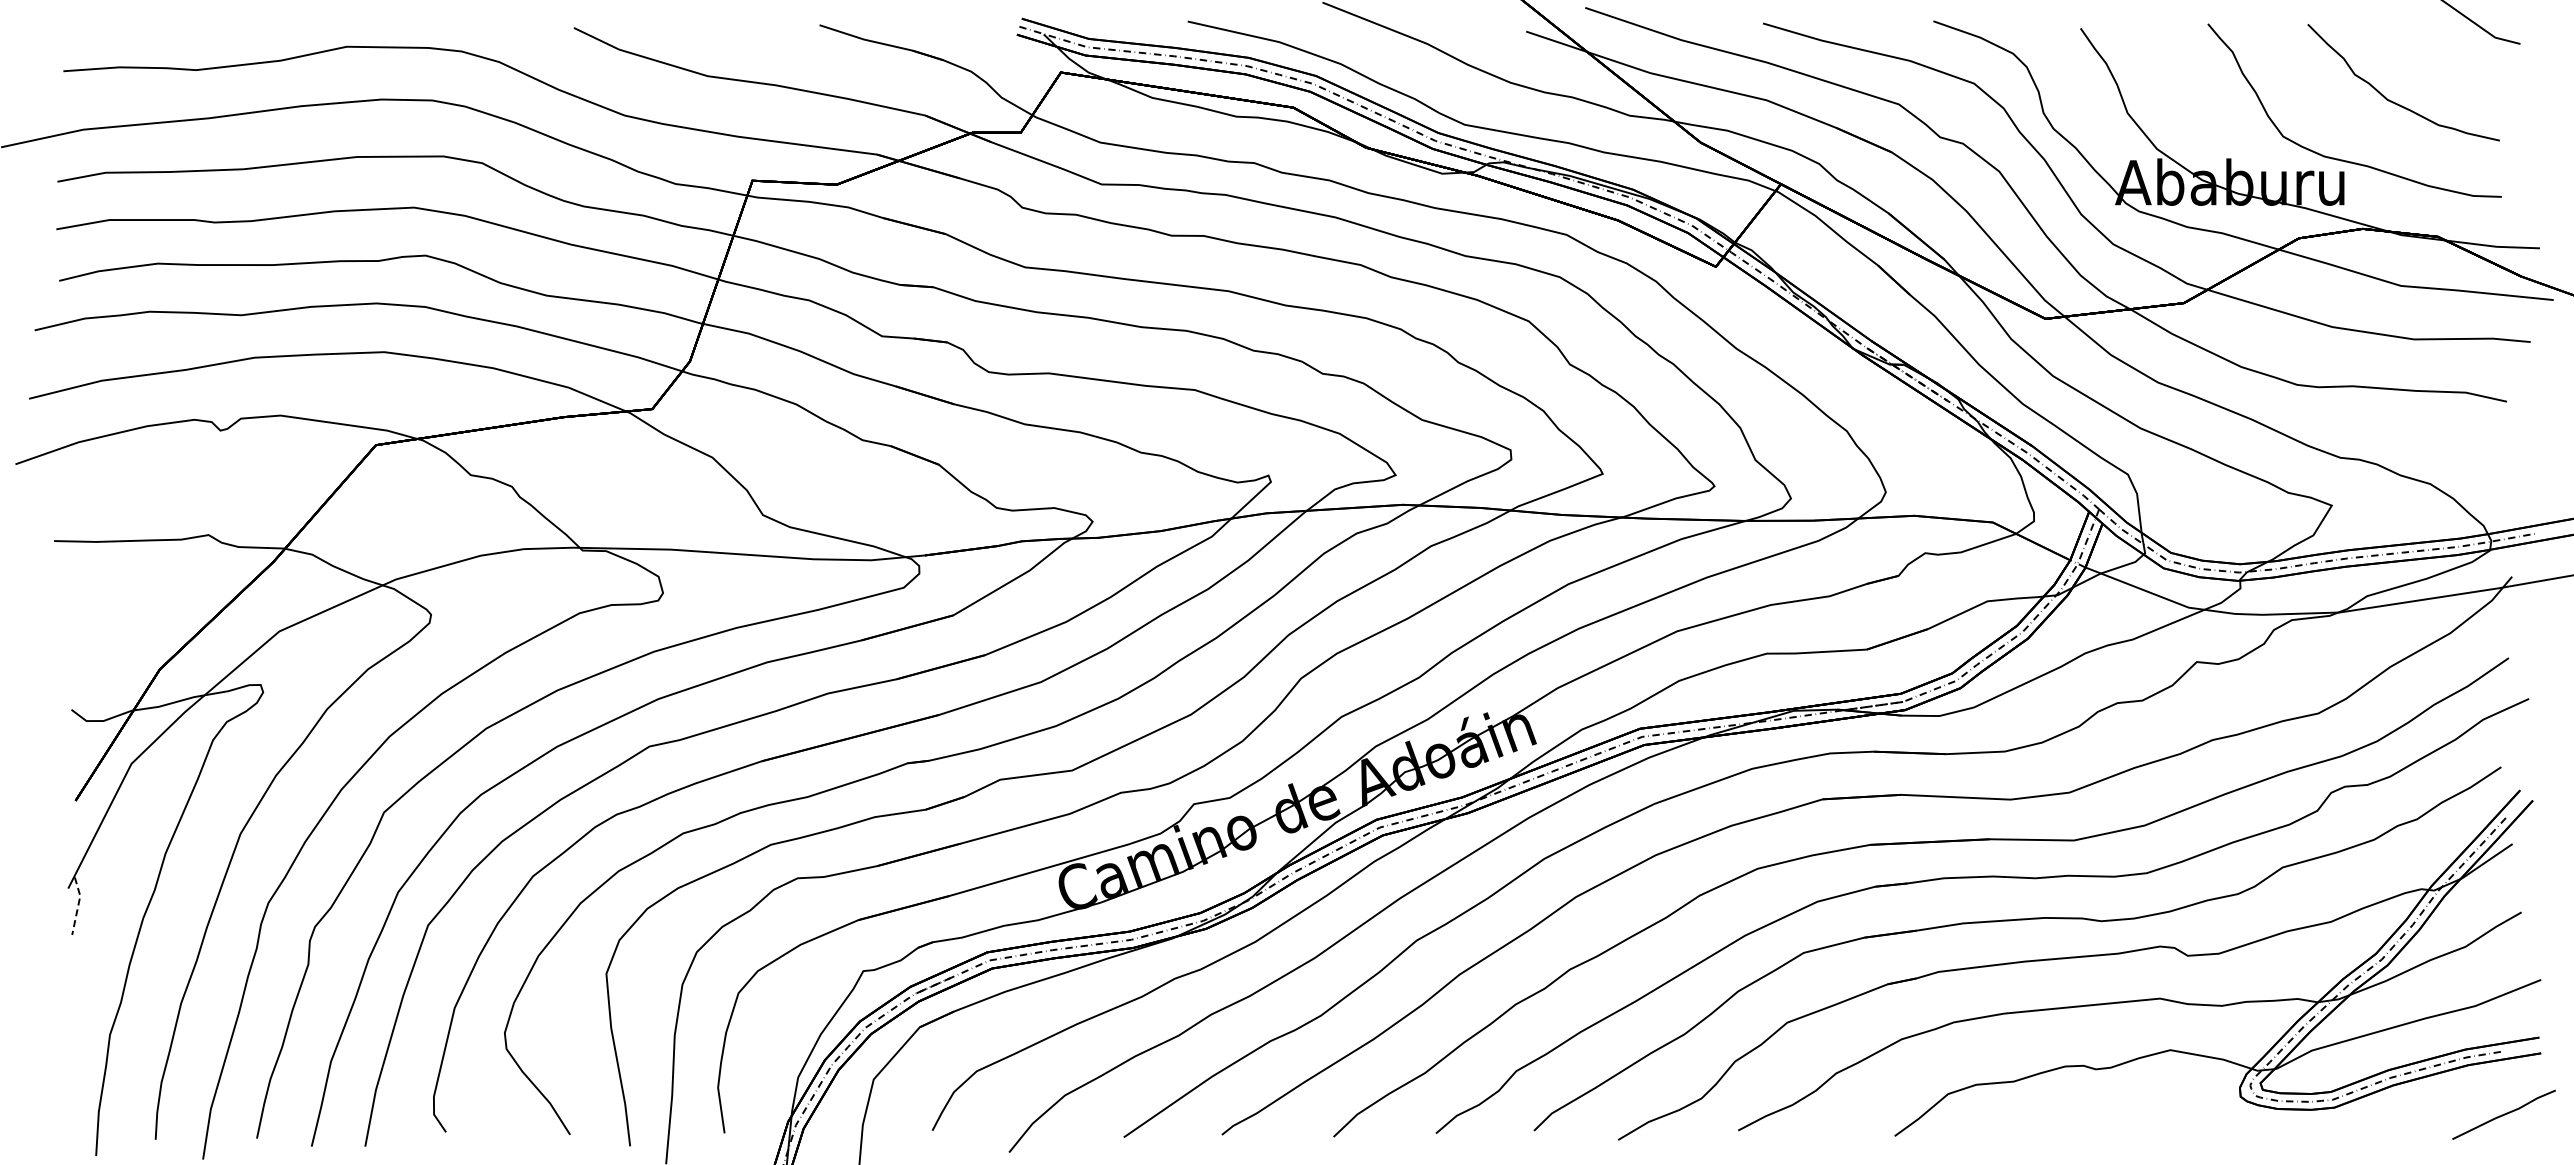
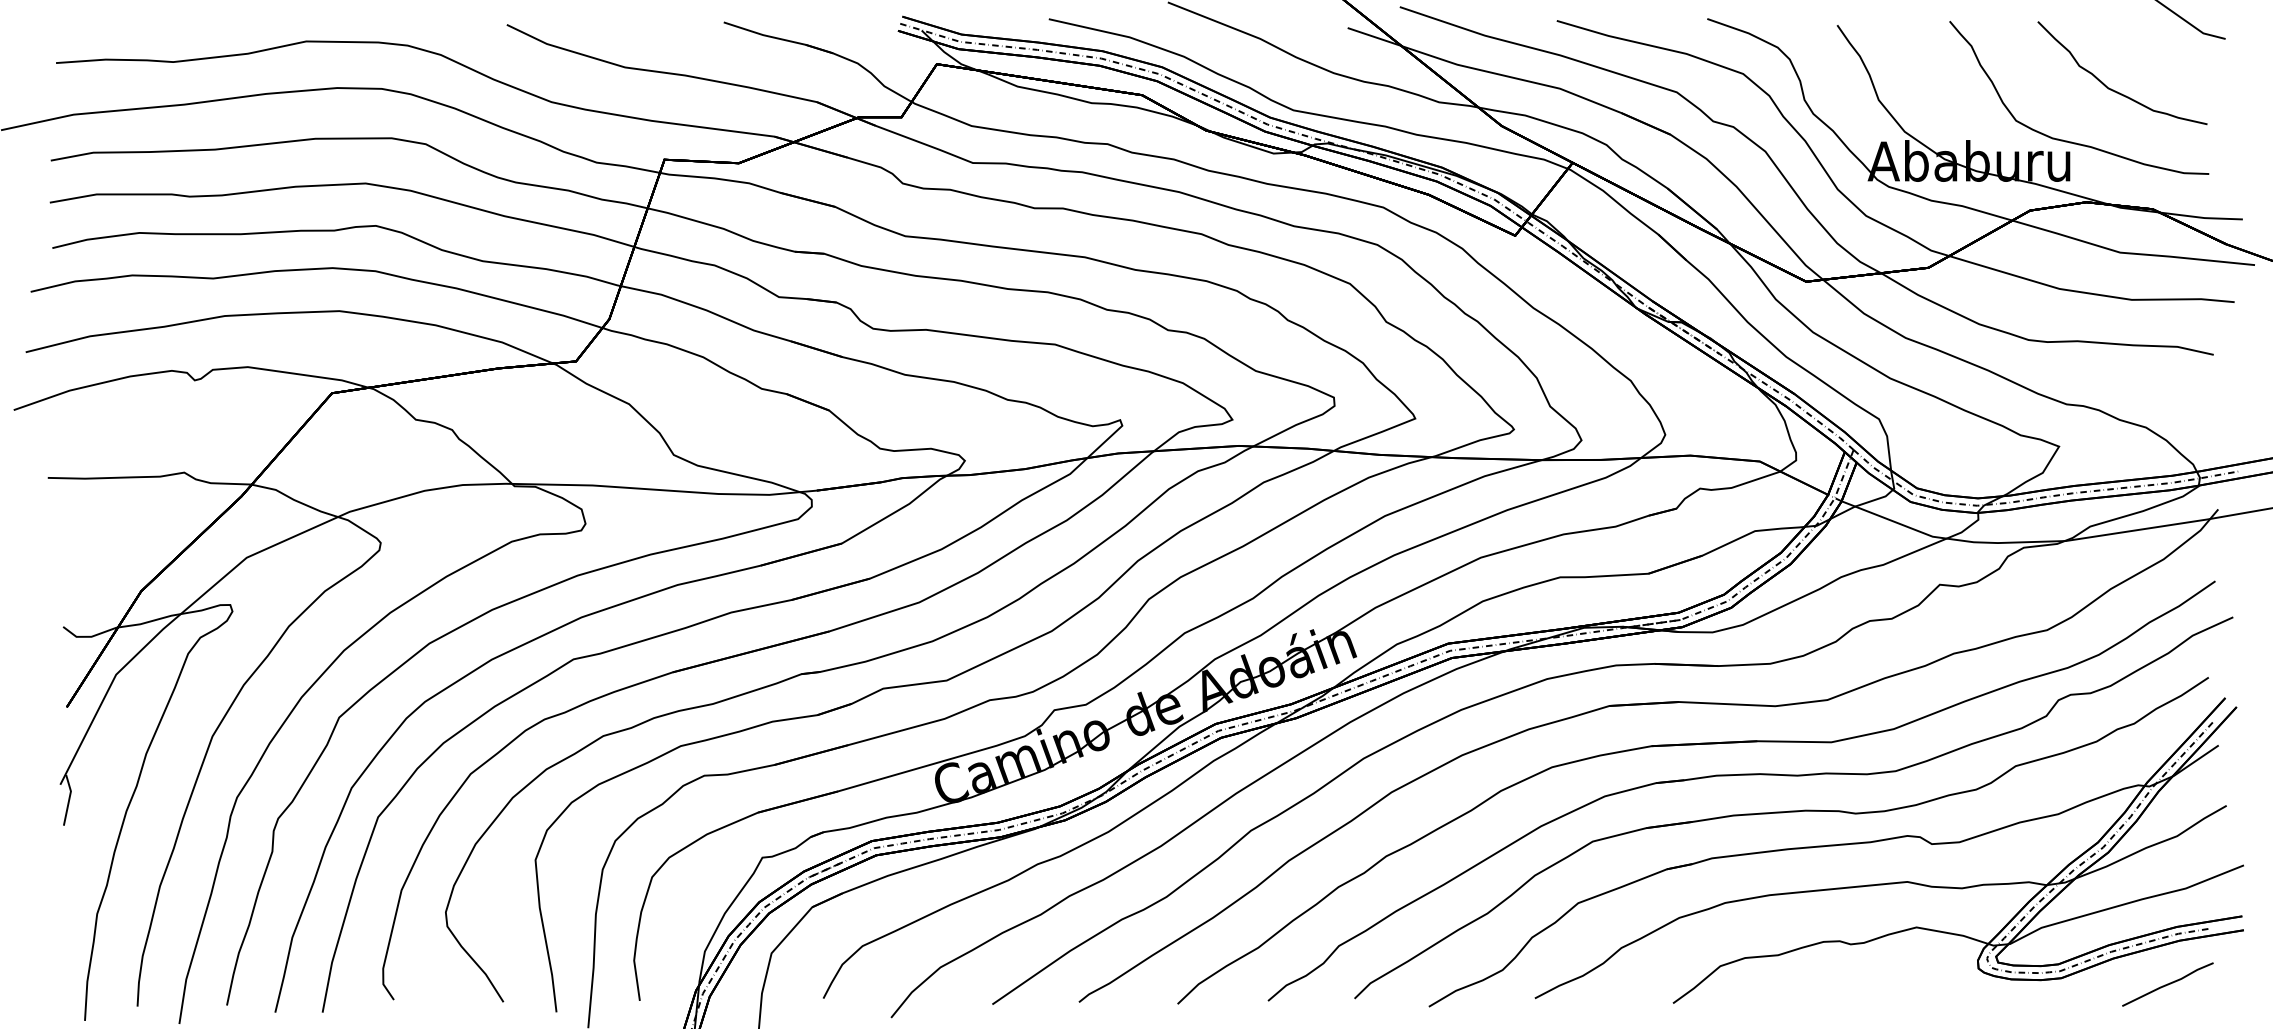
line: (78, 905) -> (69, 799), dashed -> solid
line: (2503, 1114) -> (2167, 984), moved

